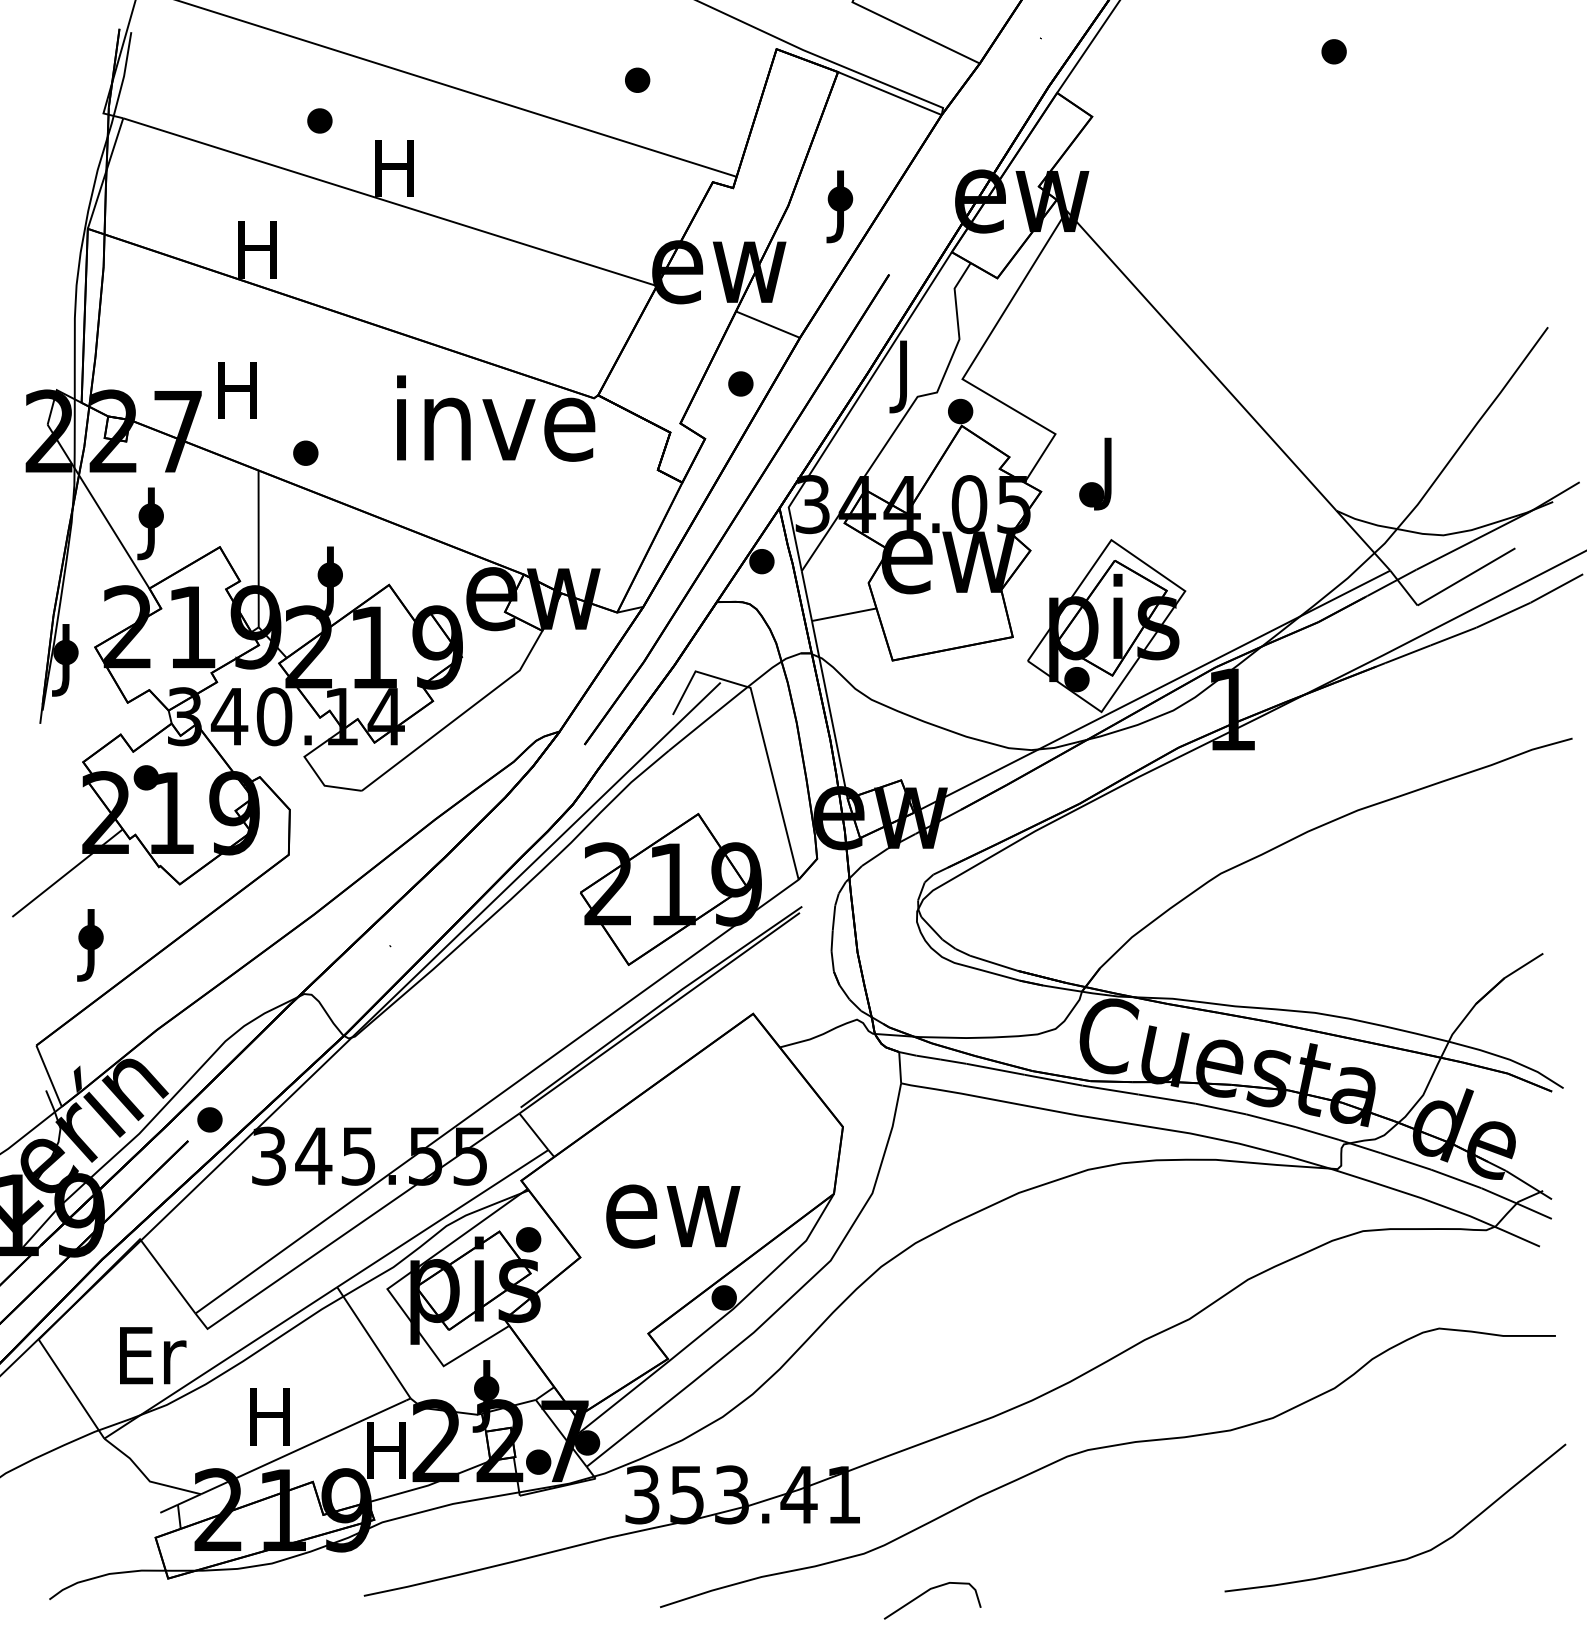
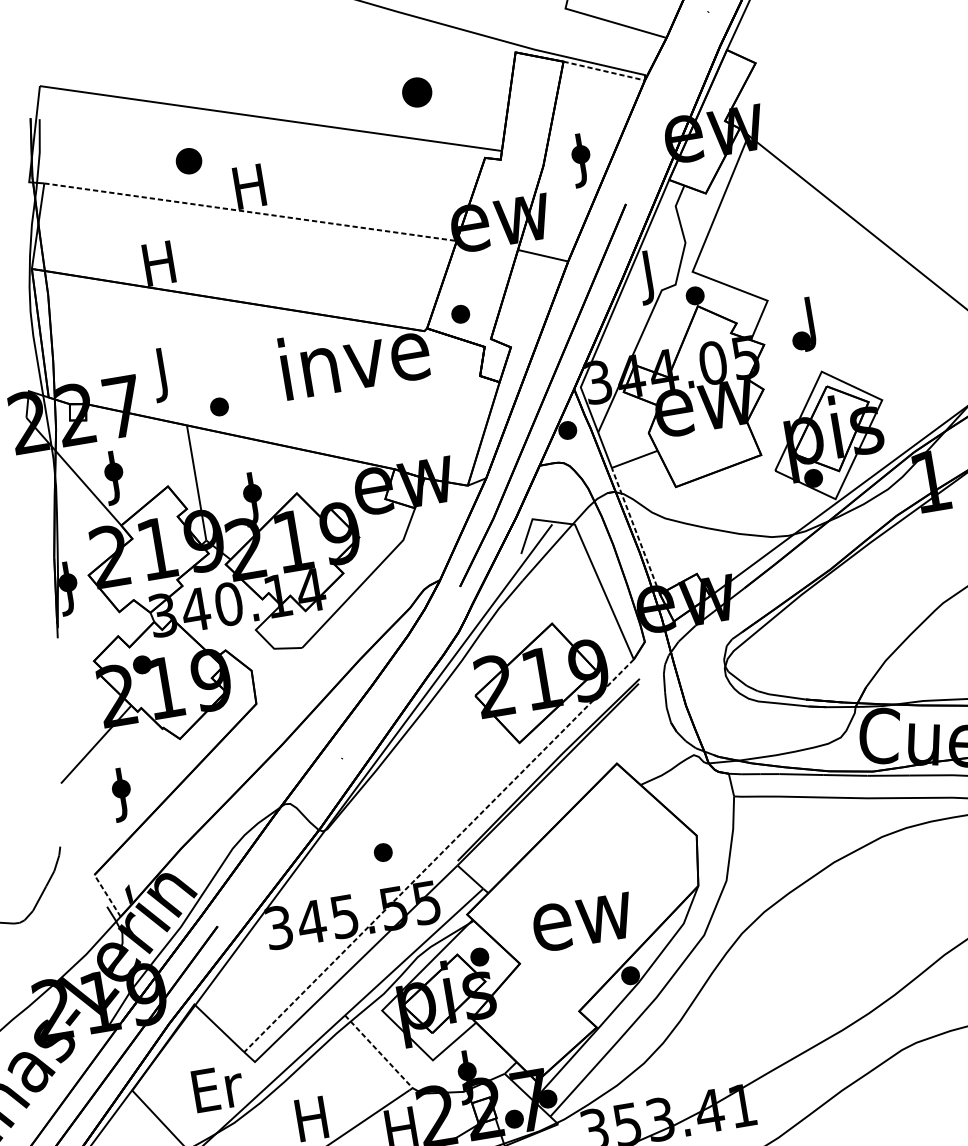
part: (637, 79) -> (417, 91), size x1.6
line: (889, 93) -> (603, 71), solid -> dashed
part: (319, 120) -> (188, 160), size x1.4
line: (390, 202) -> (250, 212), solid -> dashed
part: (740, 383) -> (460, 313), moved
text: (237, 398) -> (162, 375), H -> J
line: (829, 709) -> (635, 530), solid -> dashed
line: (48, 1075) -> (107, 895), solid -> dashed
line: (497, 1096) -> (439, 855), solid -> dashed
part: (209, 1119) -> (382, 852), moved
line: (373, 1342) -> (378, 1051), solid -> dashed

